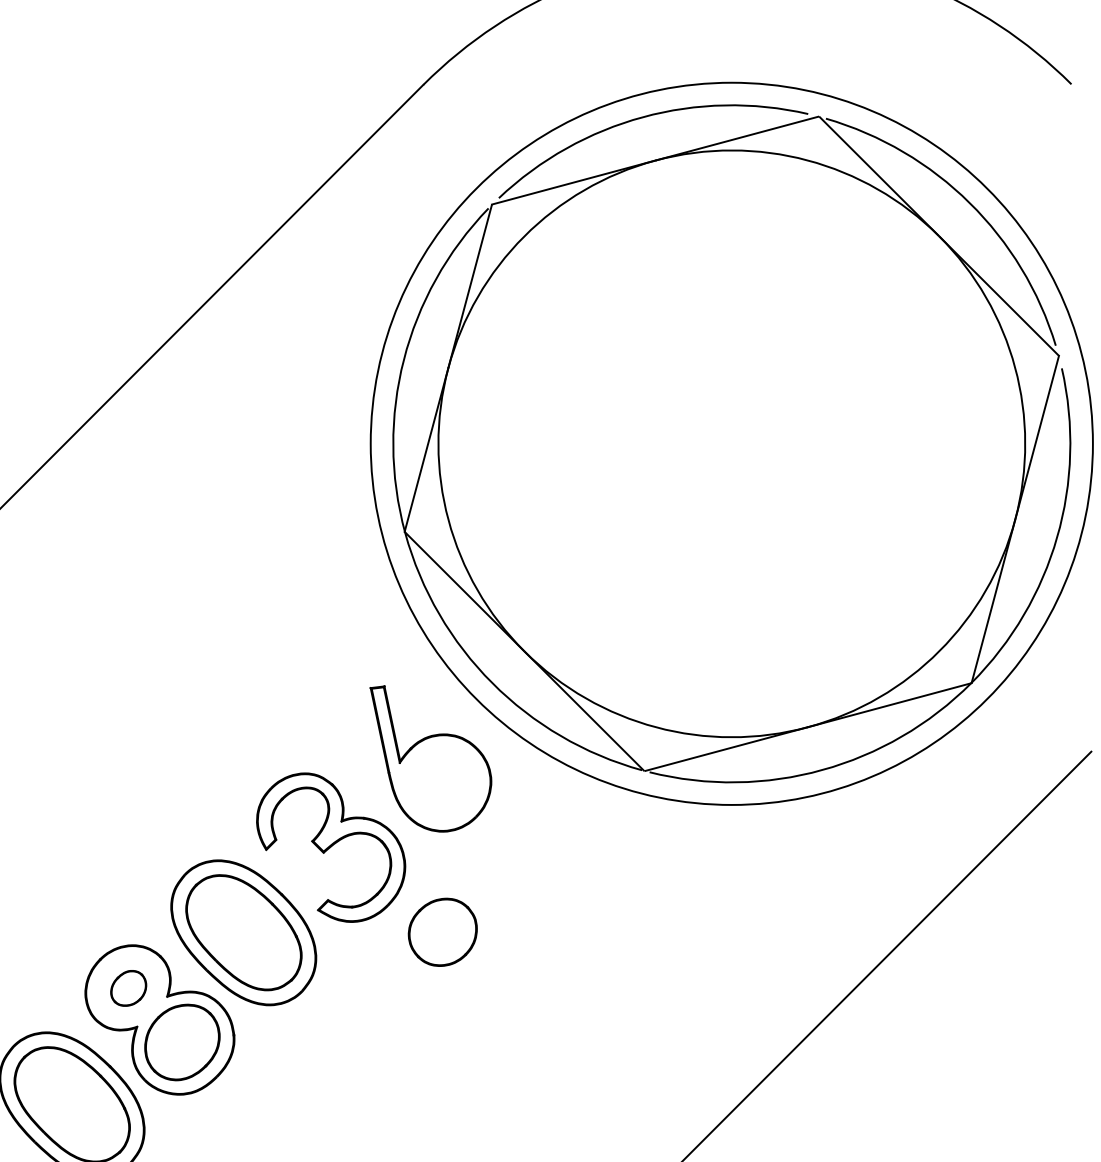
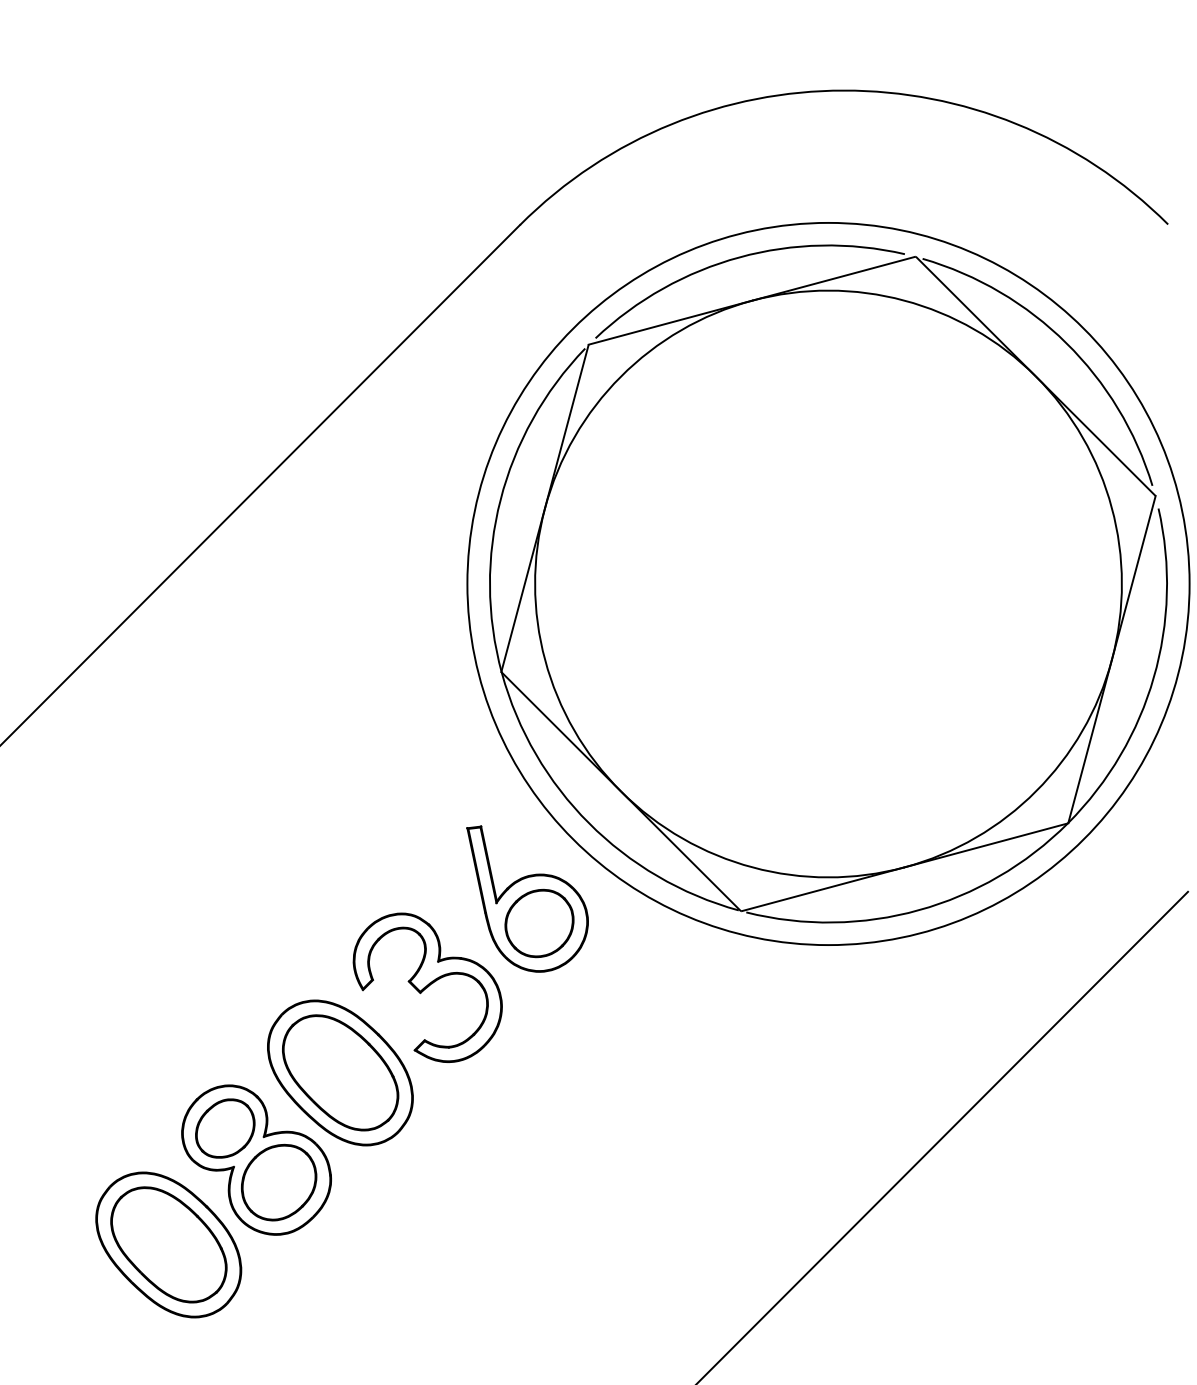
part: (442, 932) -> (539, 923), moved
part: (128, 988) -> (225, 1128), size x1.67

